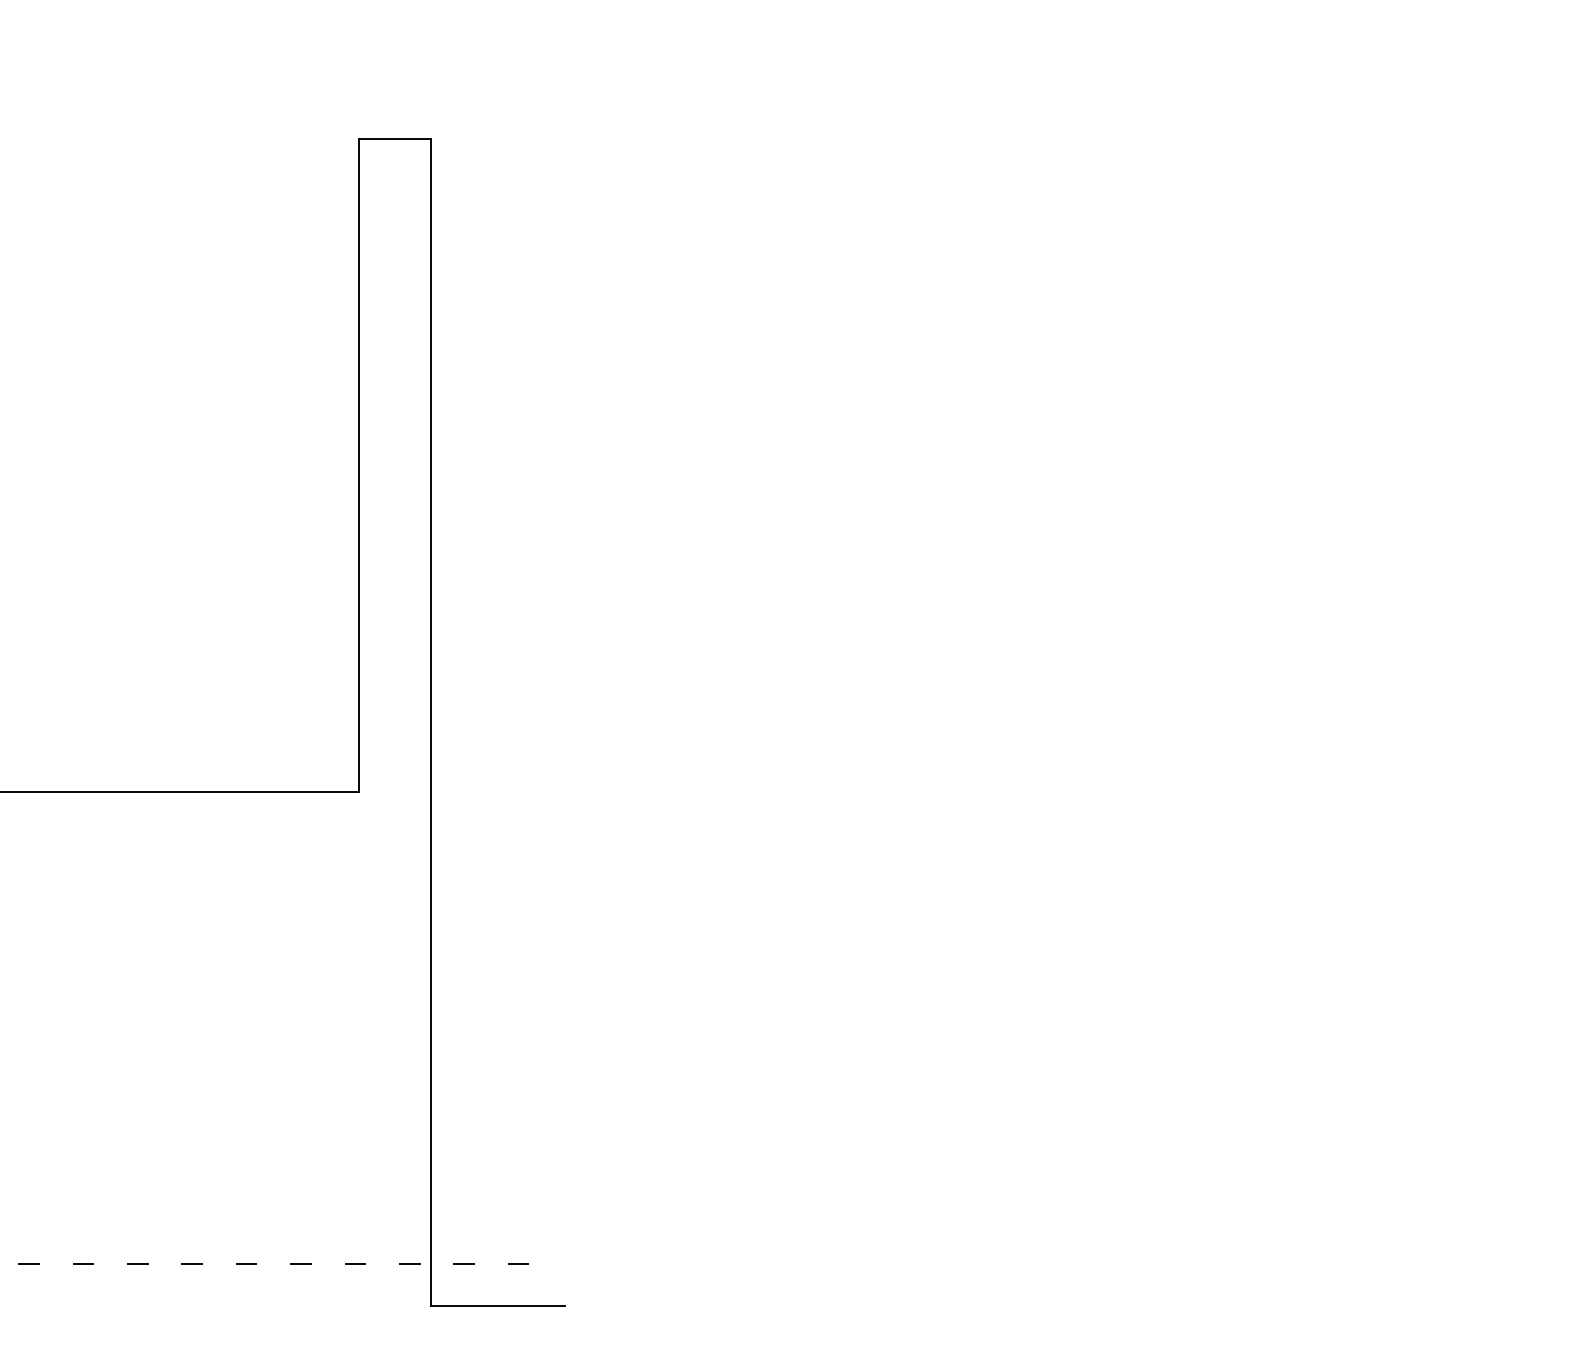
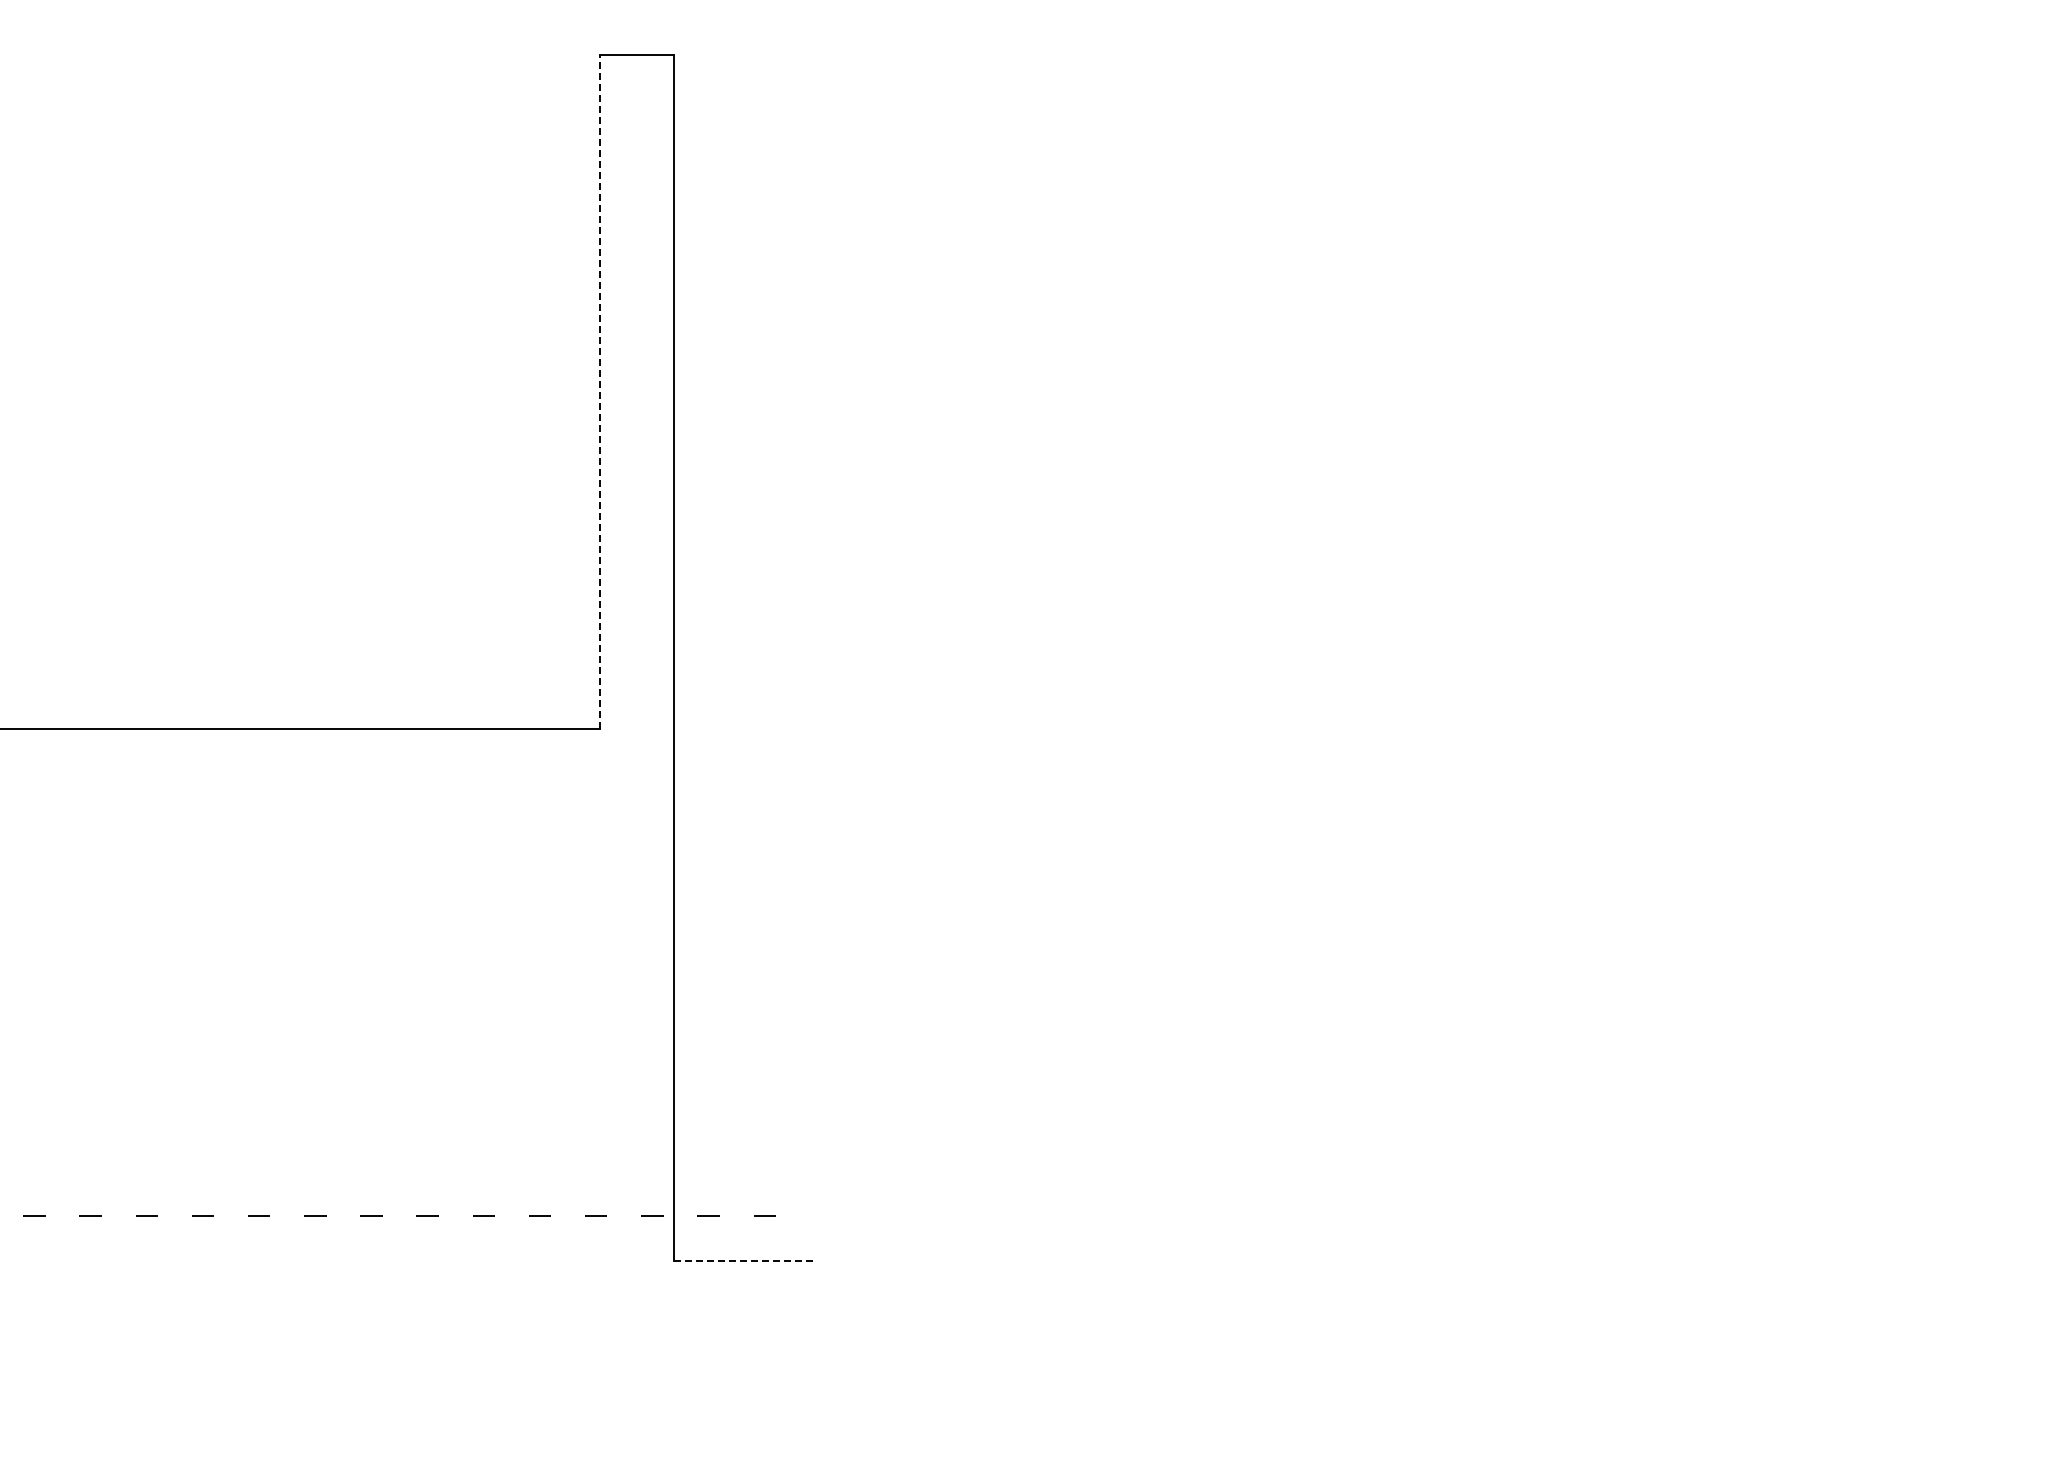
line: (358, 464) -> (599, 391), solid -> dashed
line: (498, 1306) -> (744, 1260), solid -> dashed

